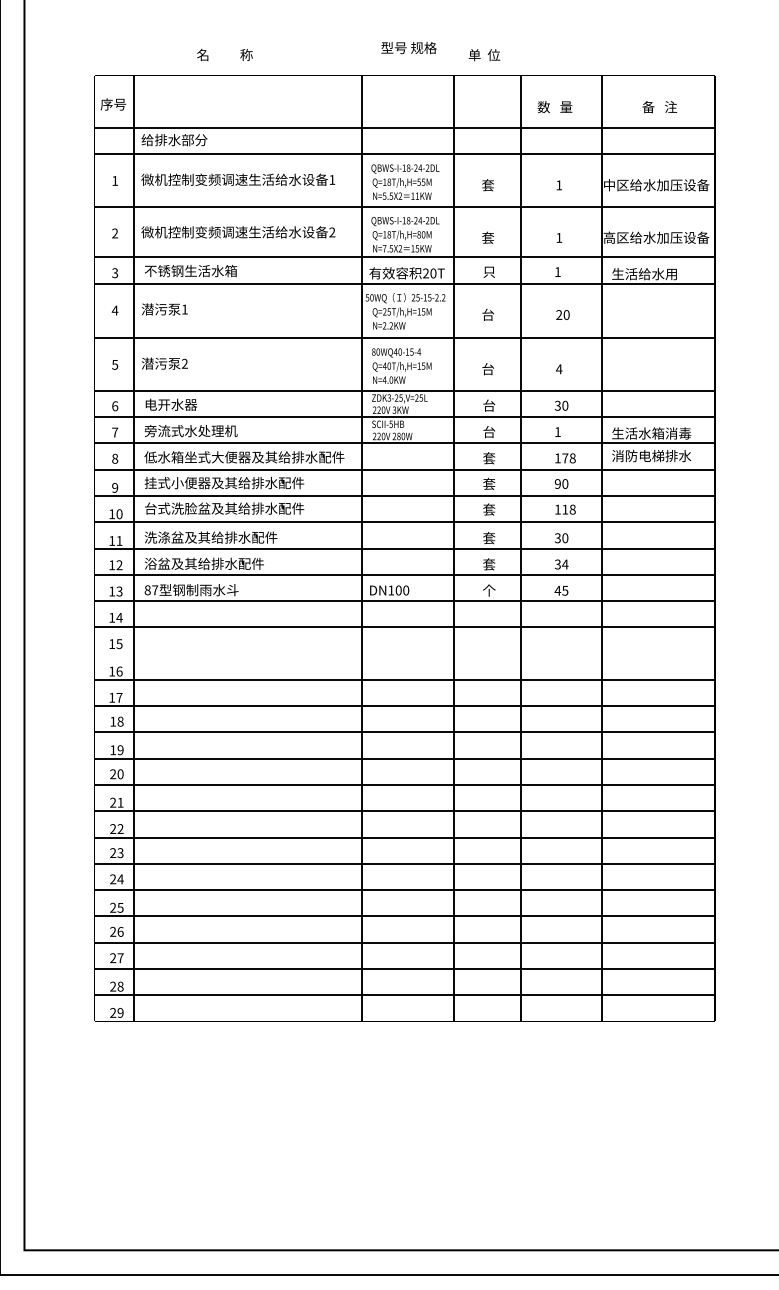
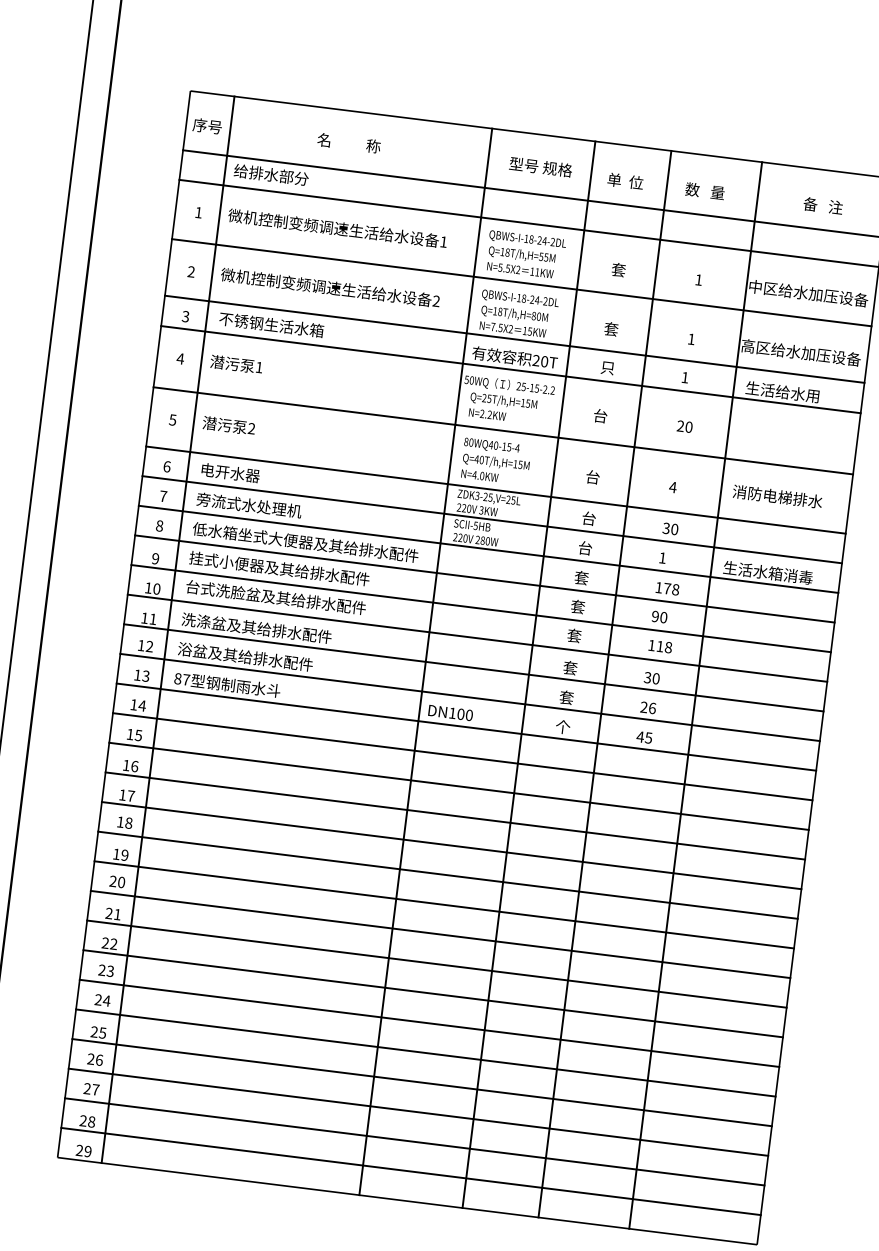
text: (408, 48) -> (540, 167), moved
text: (224, 54) -> (348, 142), moved
text: (484, 55) -> (625, 181), moved
text: (651, 455) -> (777, 496), moved
text: (561, 564) -> (648, 707), 34 -> 26
line: (404, 653) -> (458, 786), added

